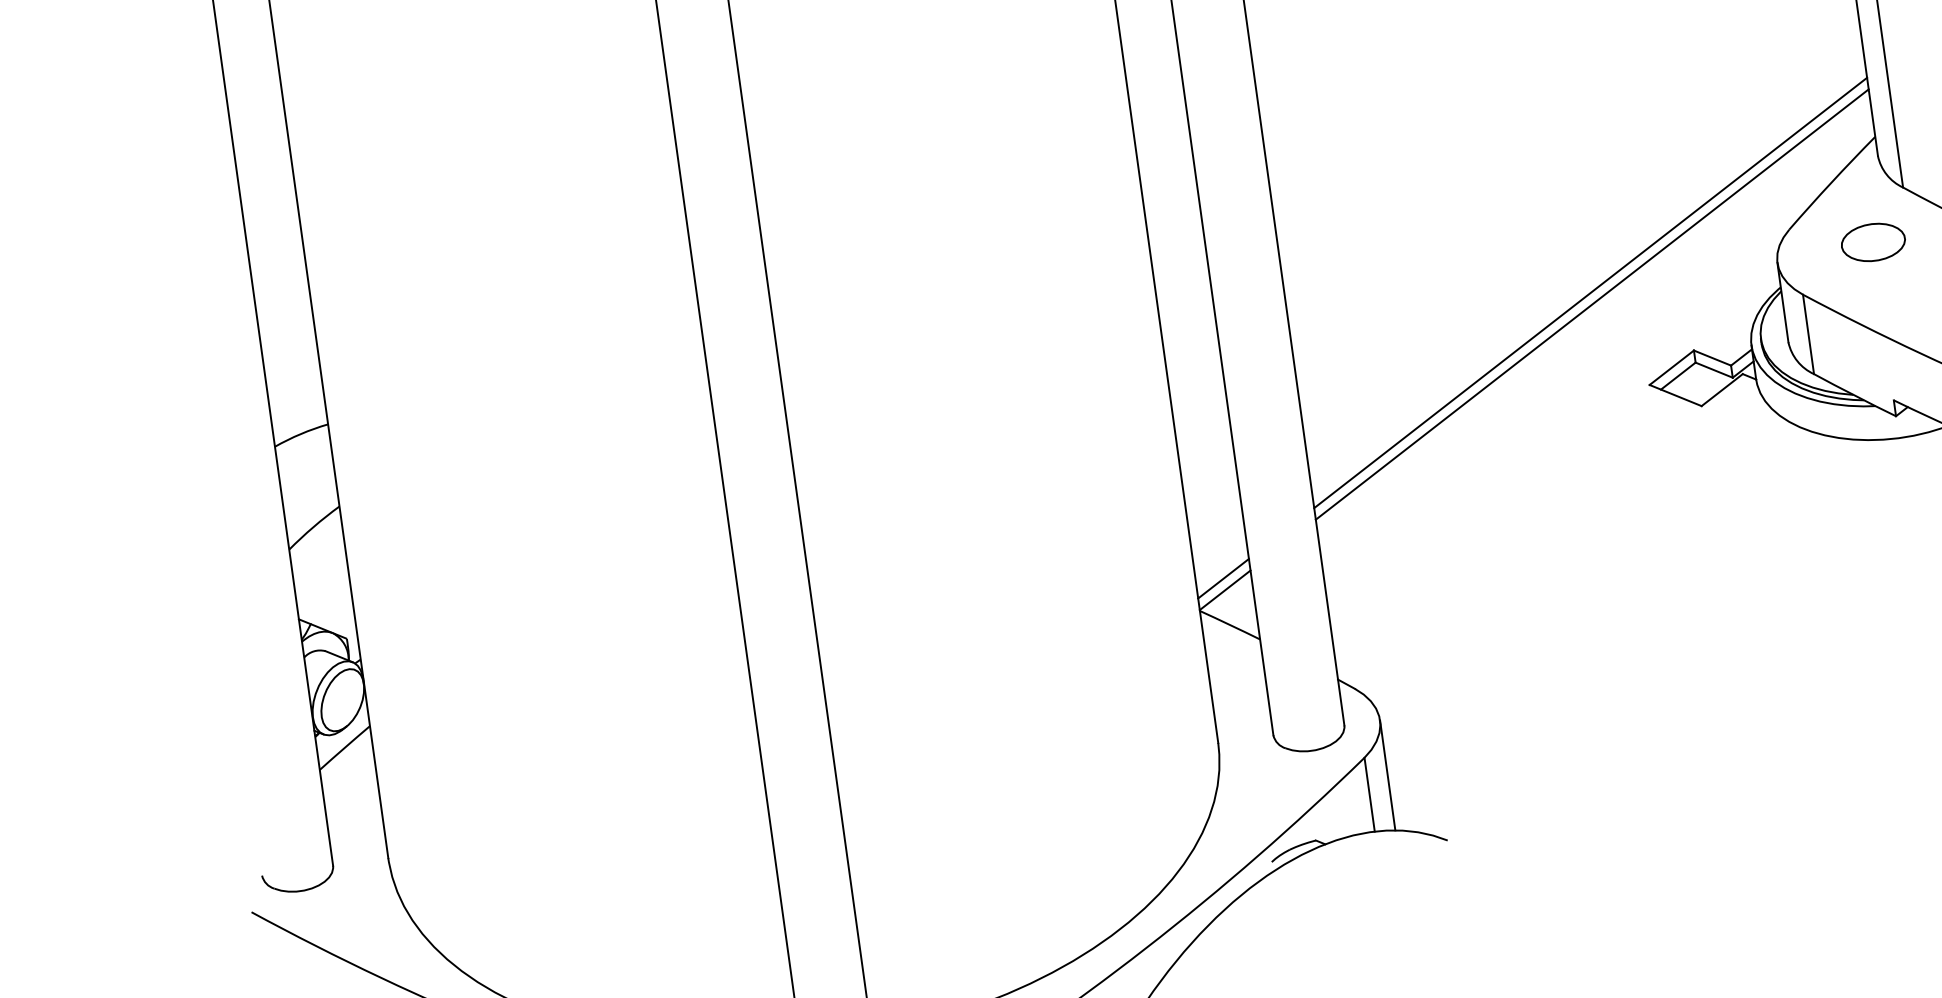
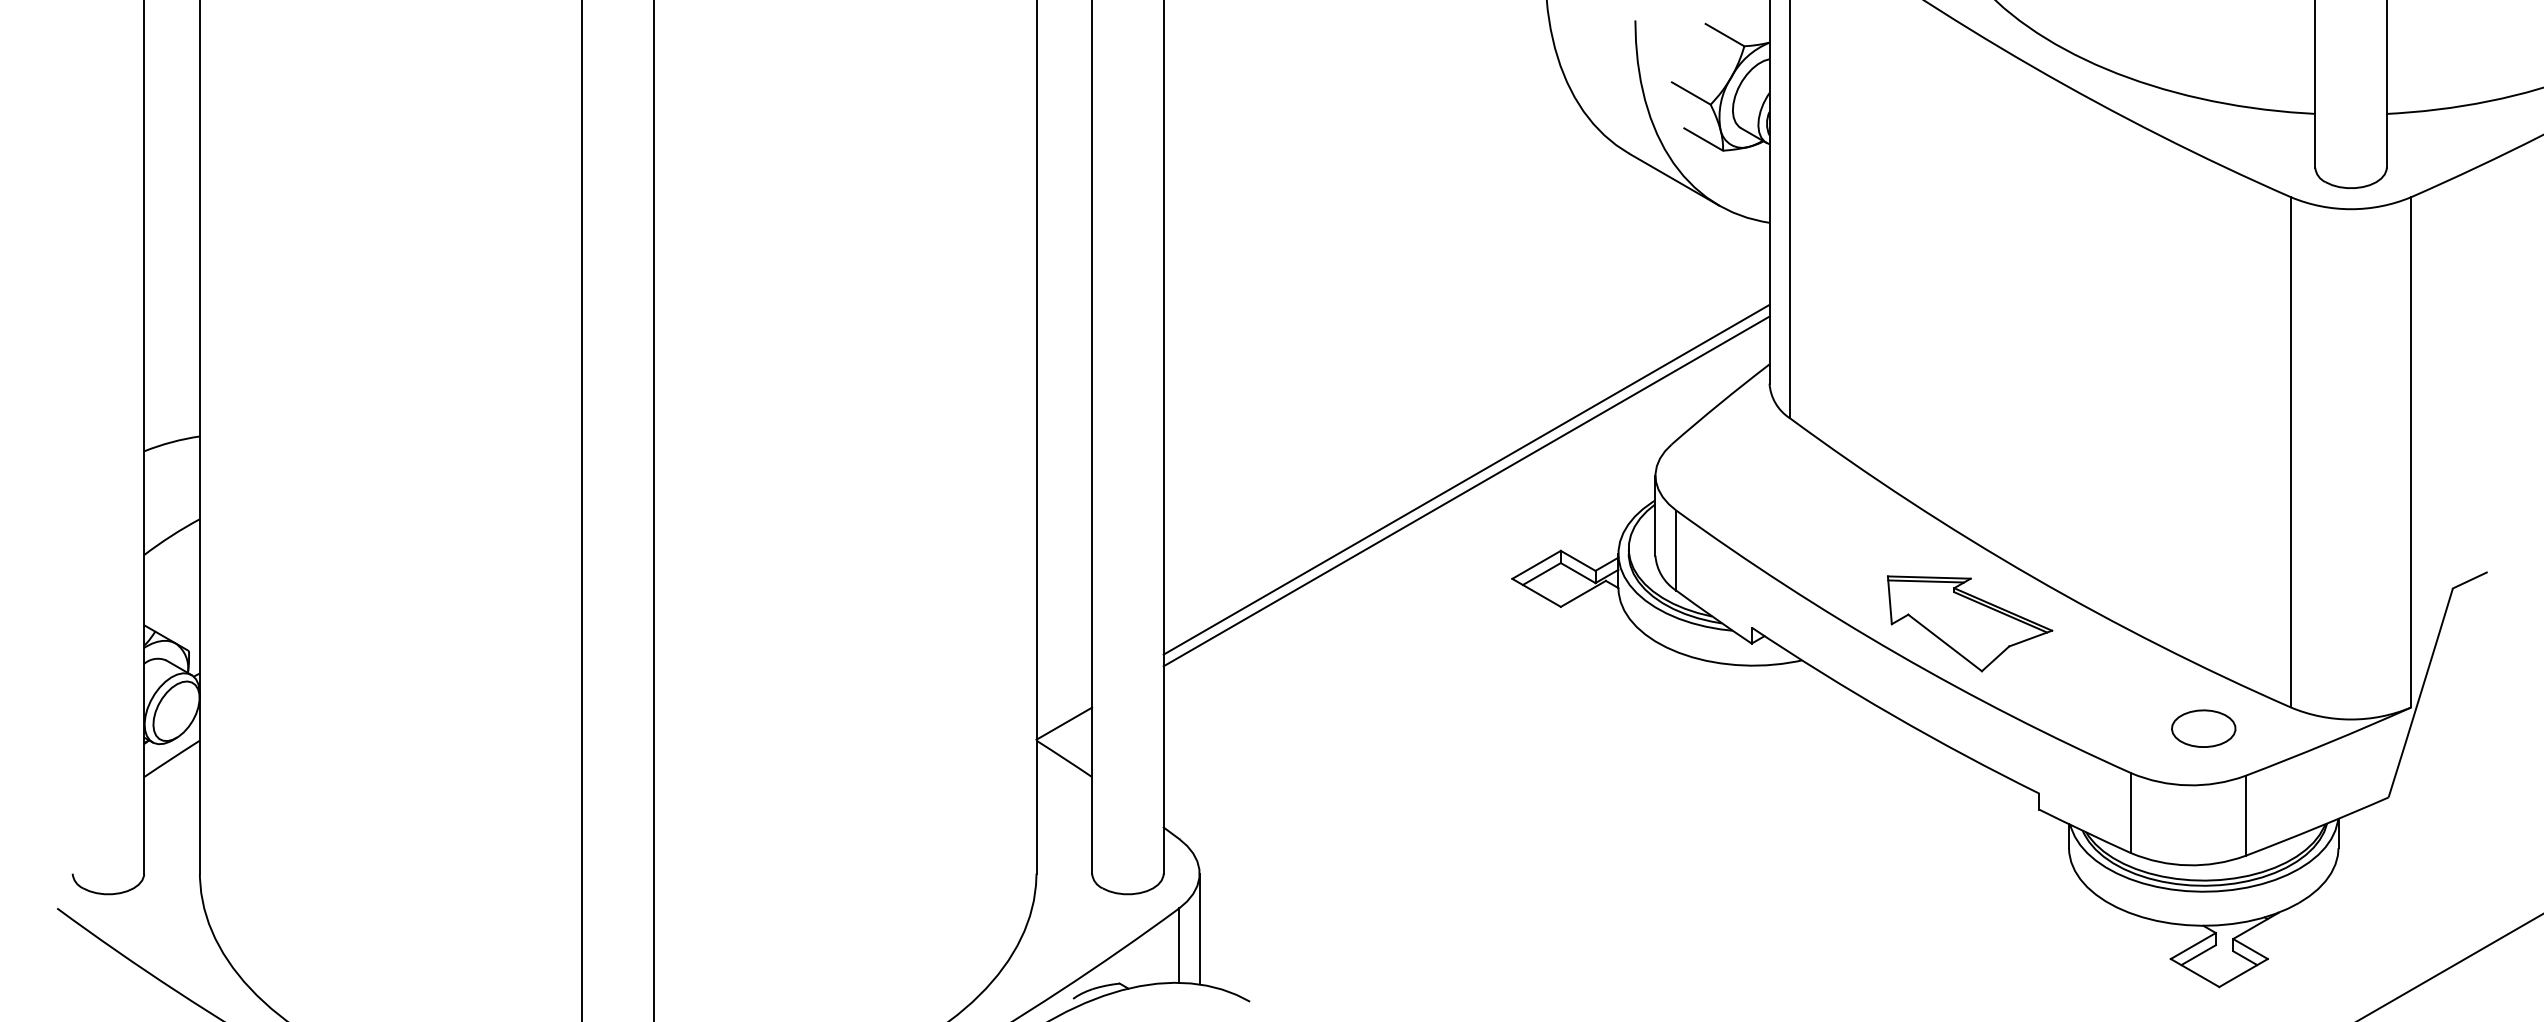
part: (1872, 242) -> (1752, 468), removed
line: (1223, 578) -> (1064, 711), removed

